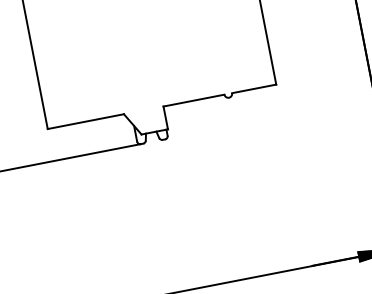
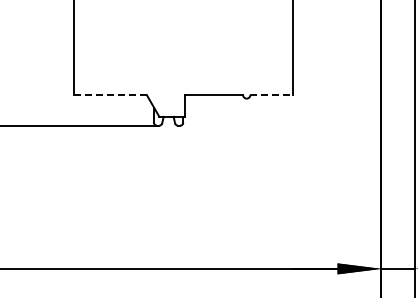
line: (255, 88) -> (272, 94), solid -> dashed
line: (85, 121) -> (110, 94), solid -> dashed

